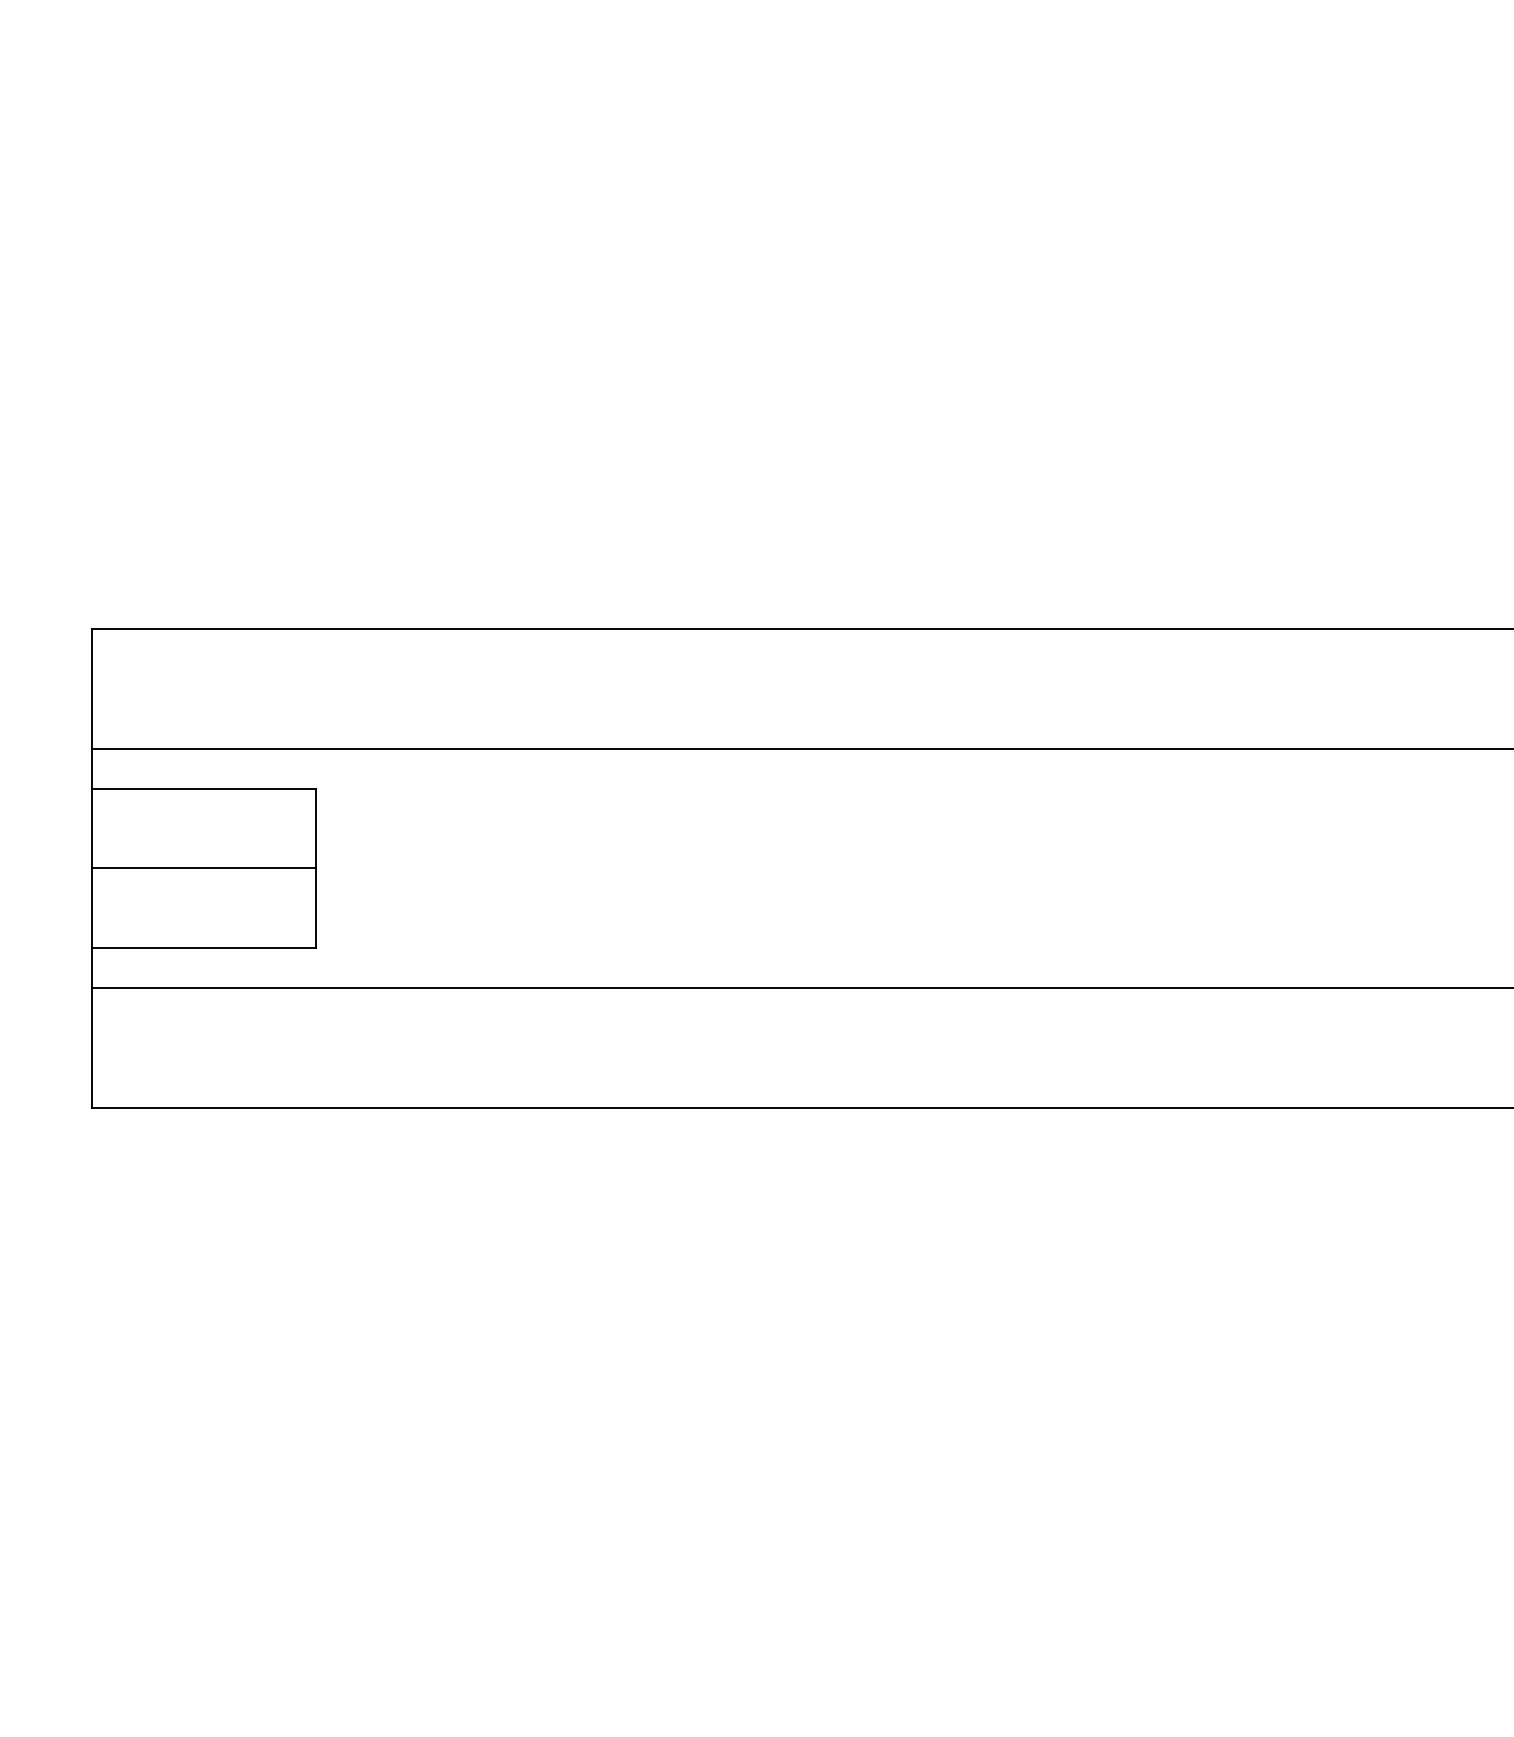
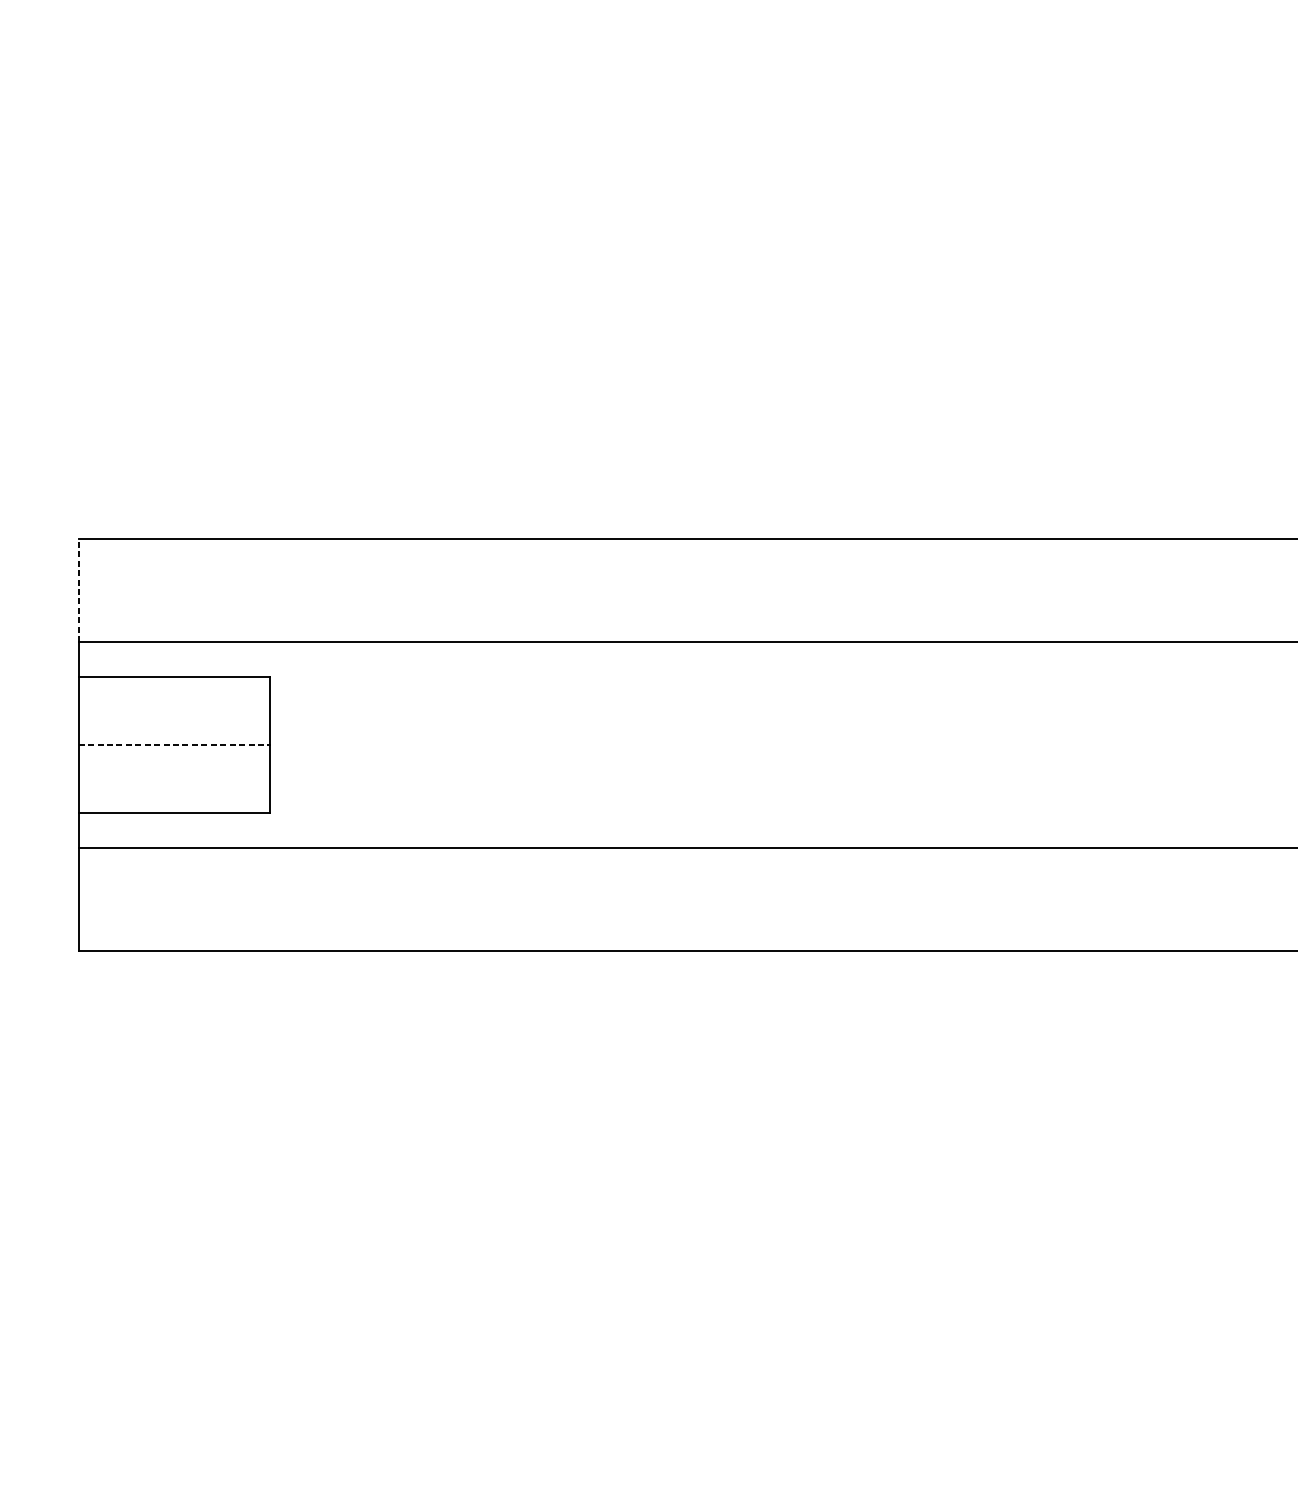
line: (91, 688) -> (78, 590), solid -> dashed
line: (203, 868) -> (174, 745), solid -> dashed

